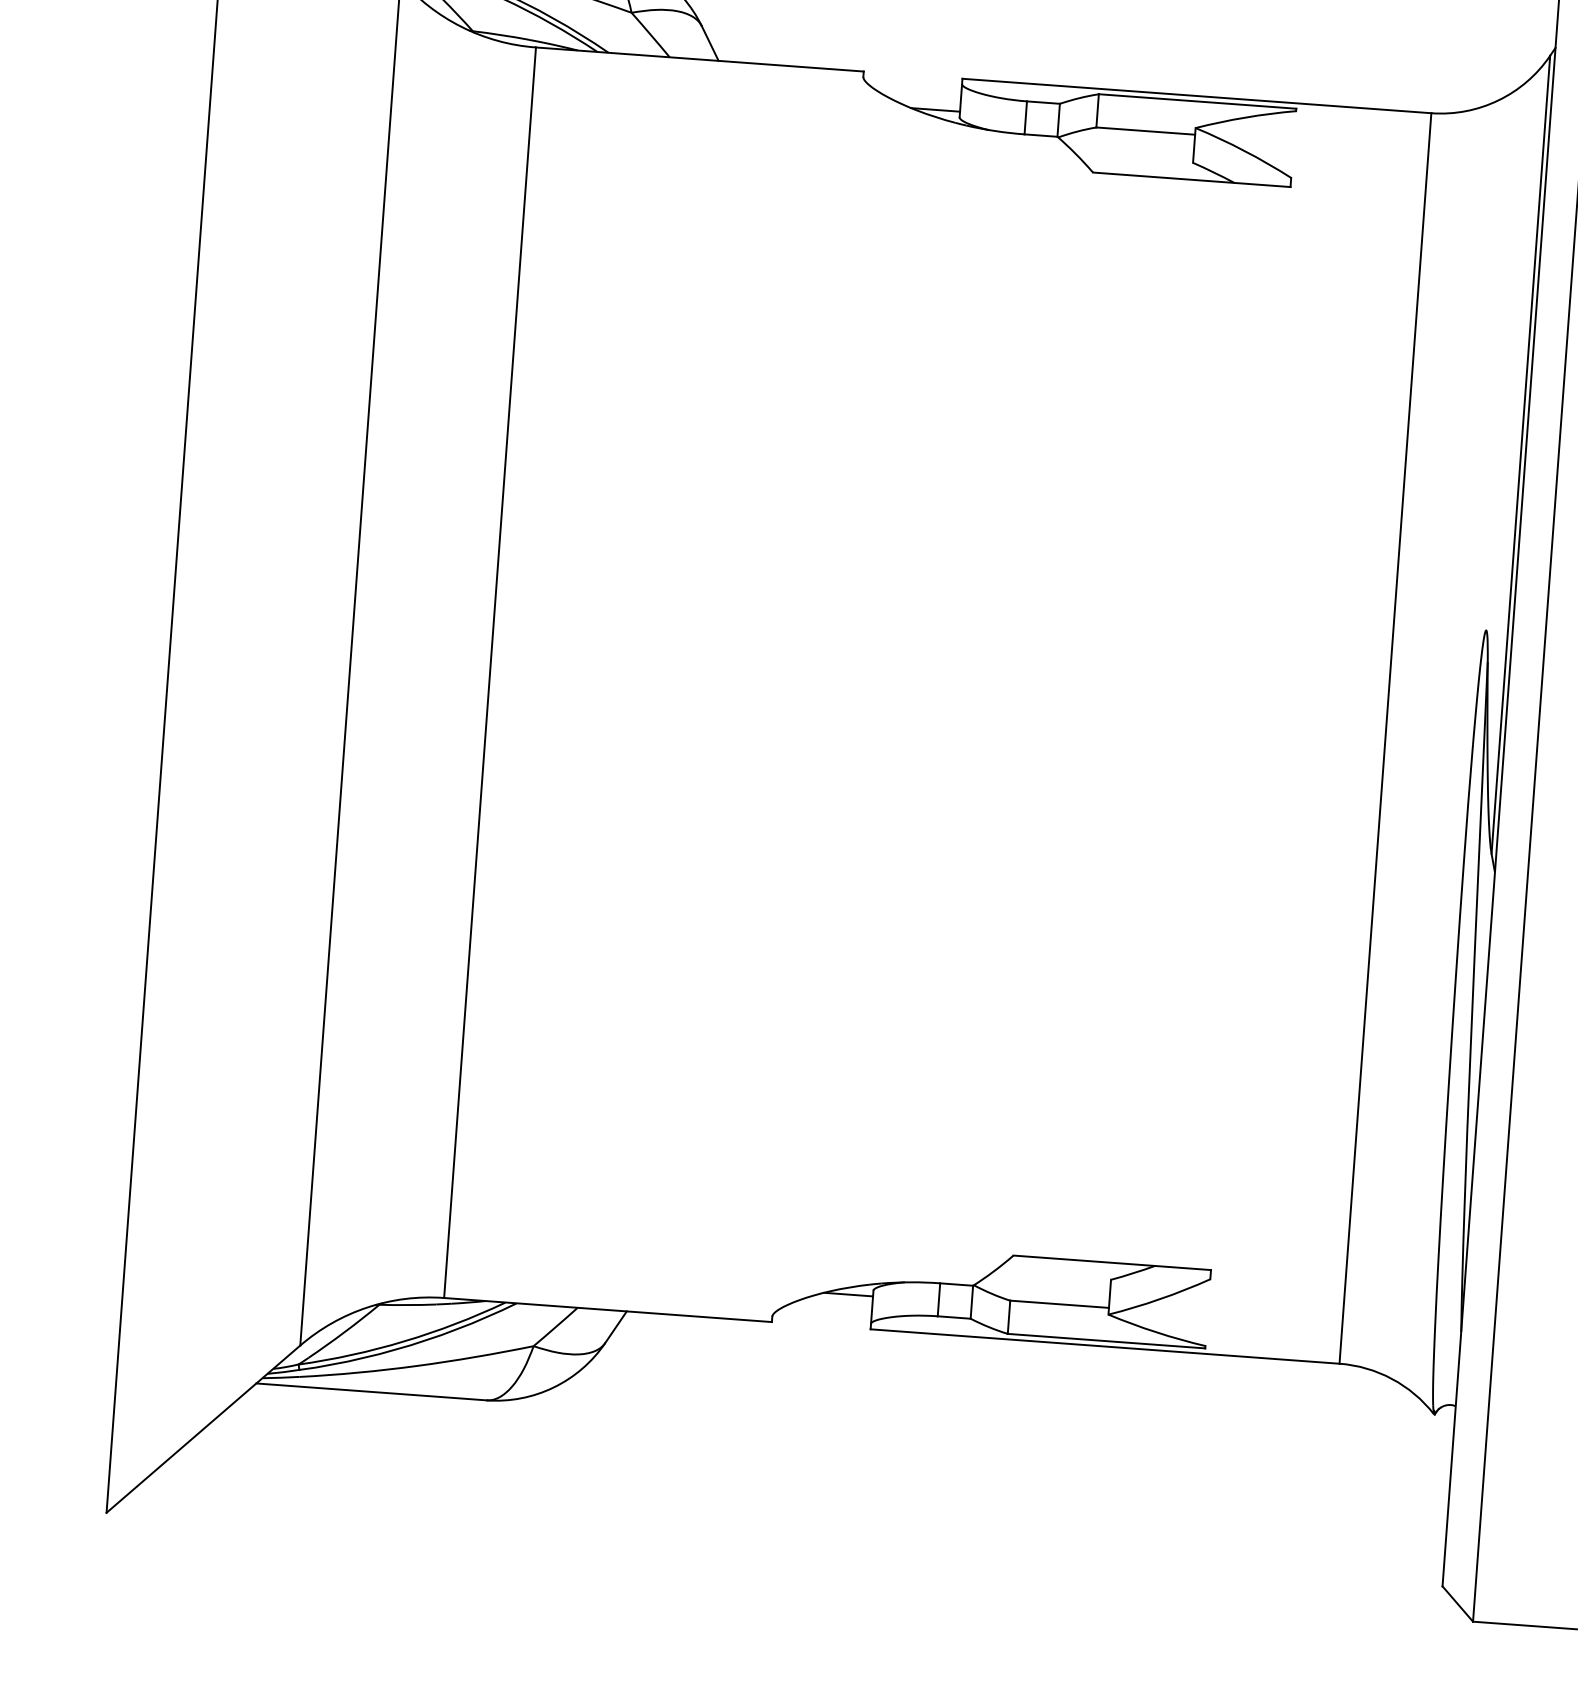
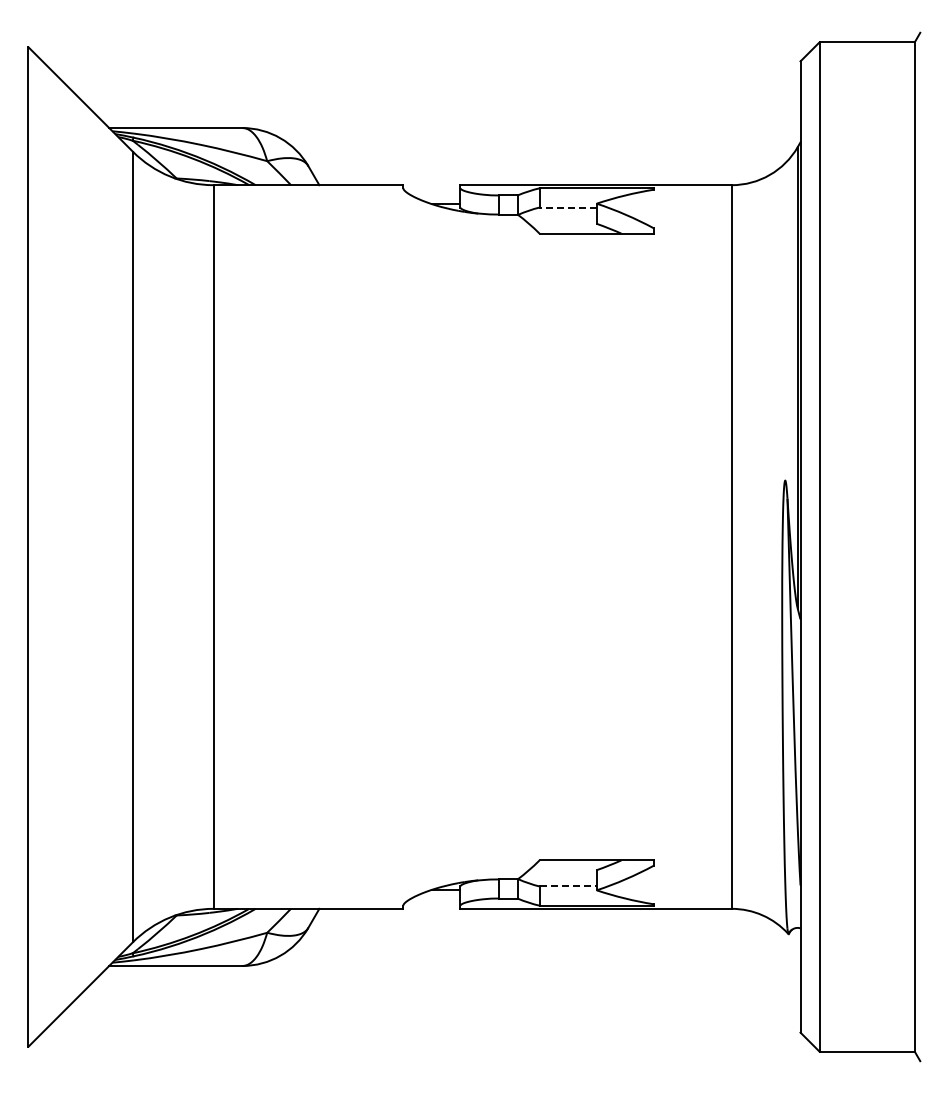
line: (1146, 131) -> (568, 207), solid -> dashed
line: (1060, 1304) -> (568, 886), solid -> dashed

